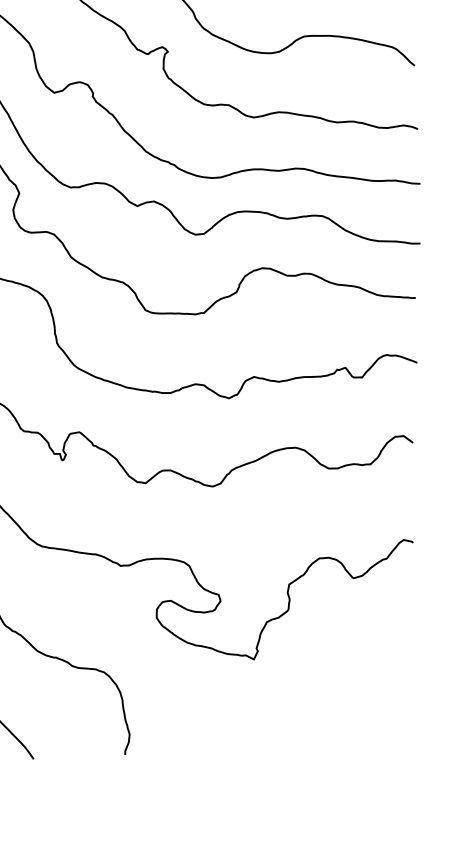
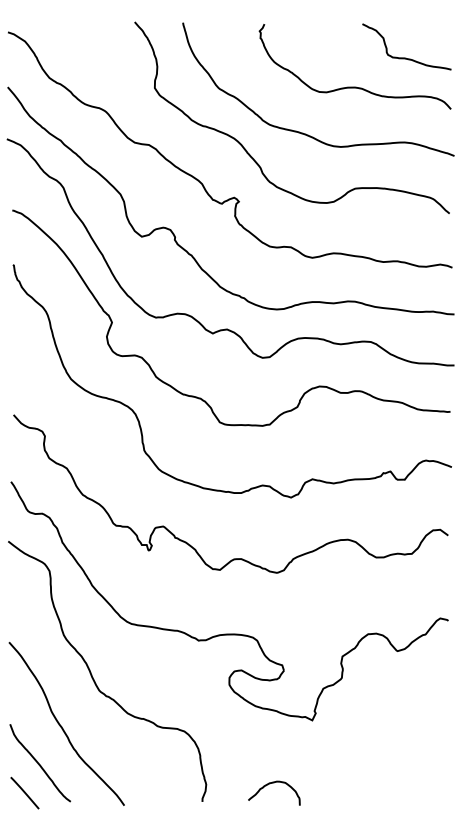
curve: (204, 734) -> (270, 784), added

